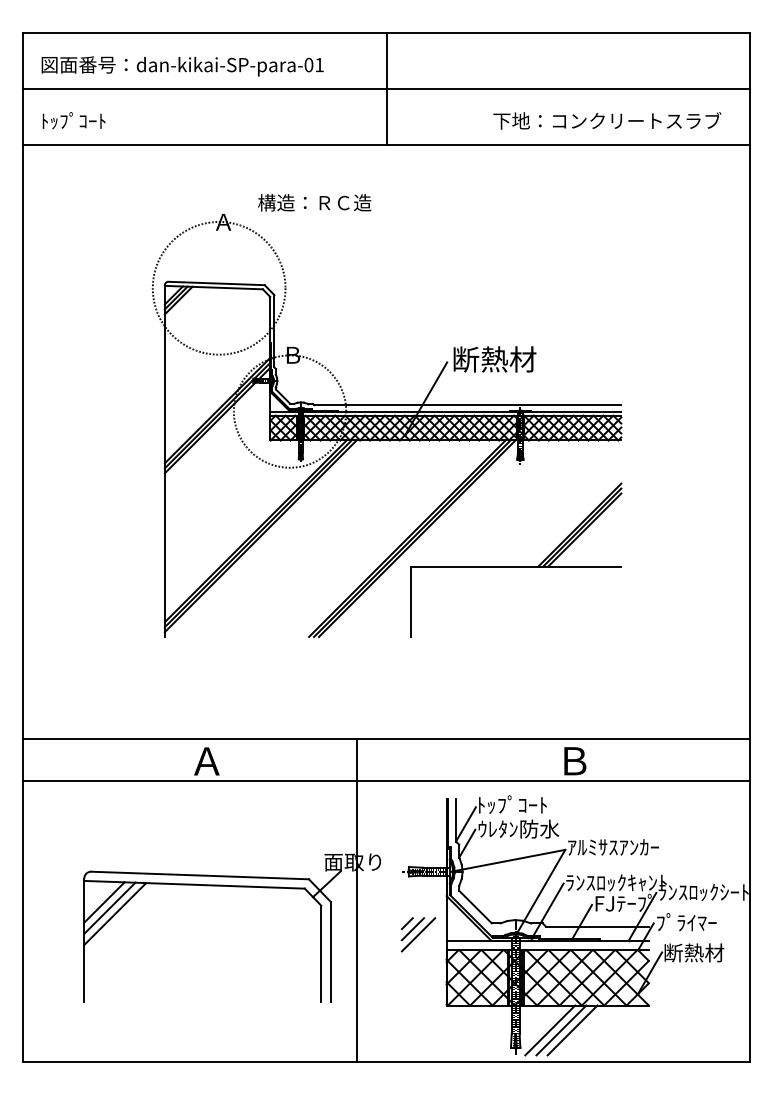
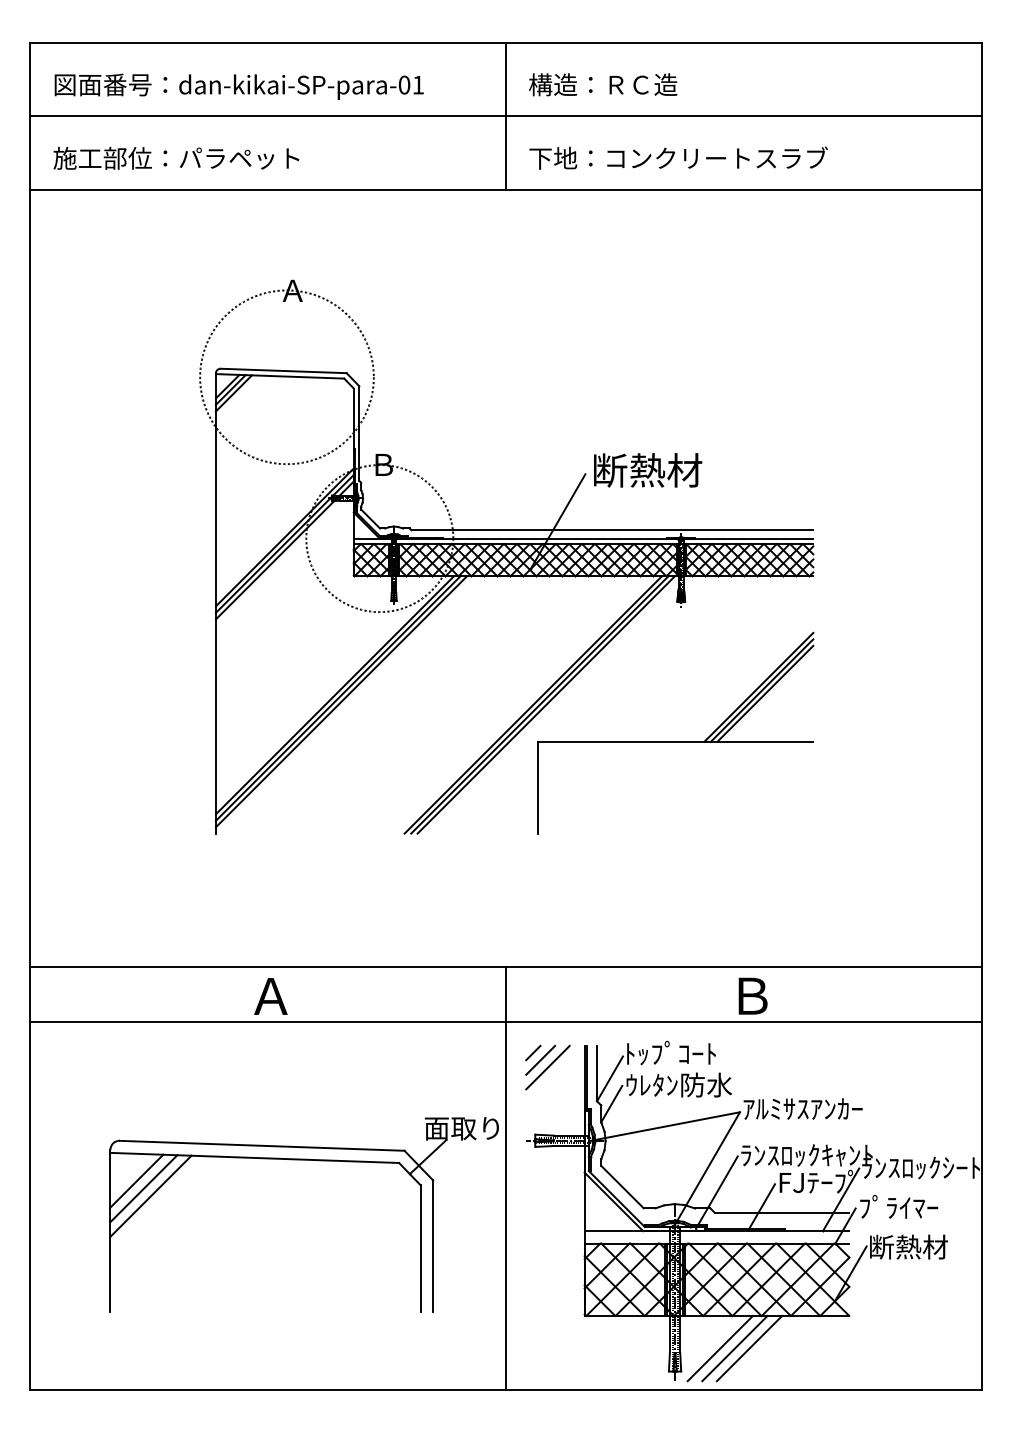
text: (134, 120) -> (176, 157), ﾄｯﾌﾟｺｰﾄ -> 施工部位：パラペット
text: (607, 120) -> (678, 157), moved
text: (314, 202) -> (602, 84), moved
line: (356, 900) -> (506, 1178), moved
part: (418, 934) -> (547, 1067), moved

